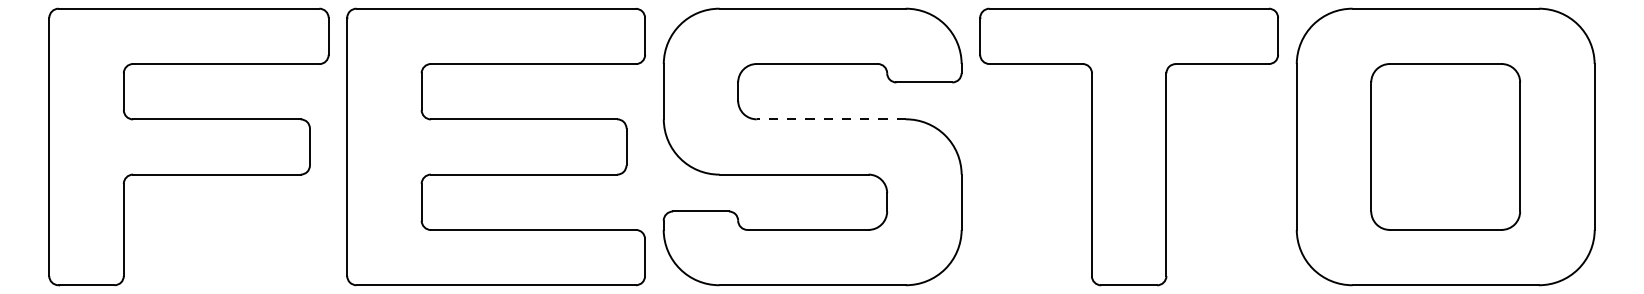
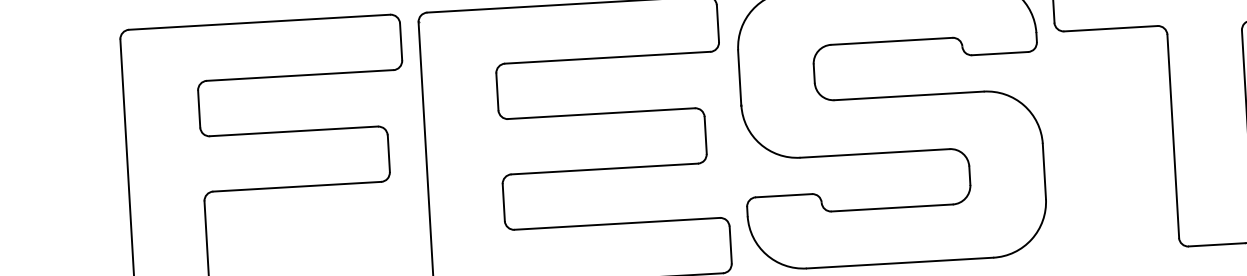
line: (831, 119) -> (909, 96), dashed -> solid

